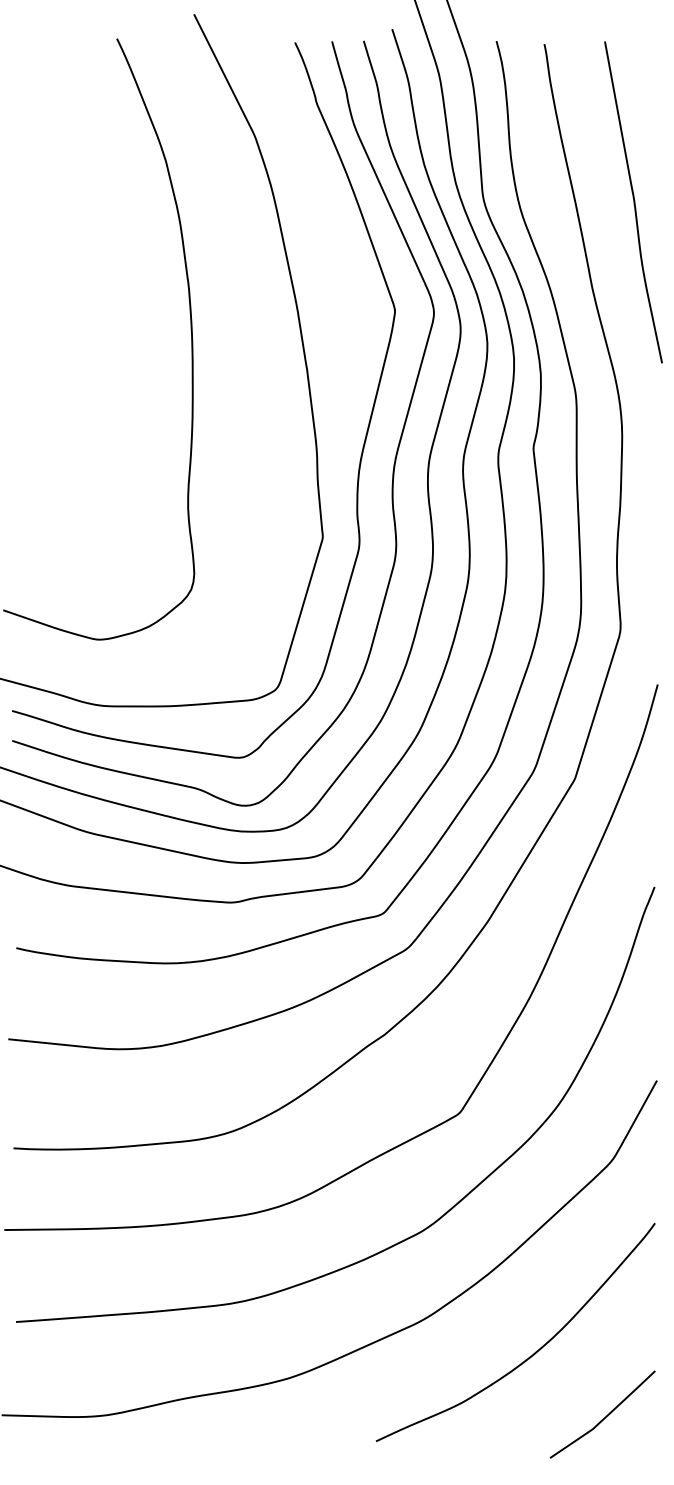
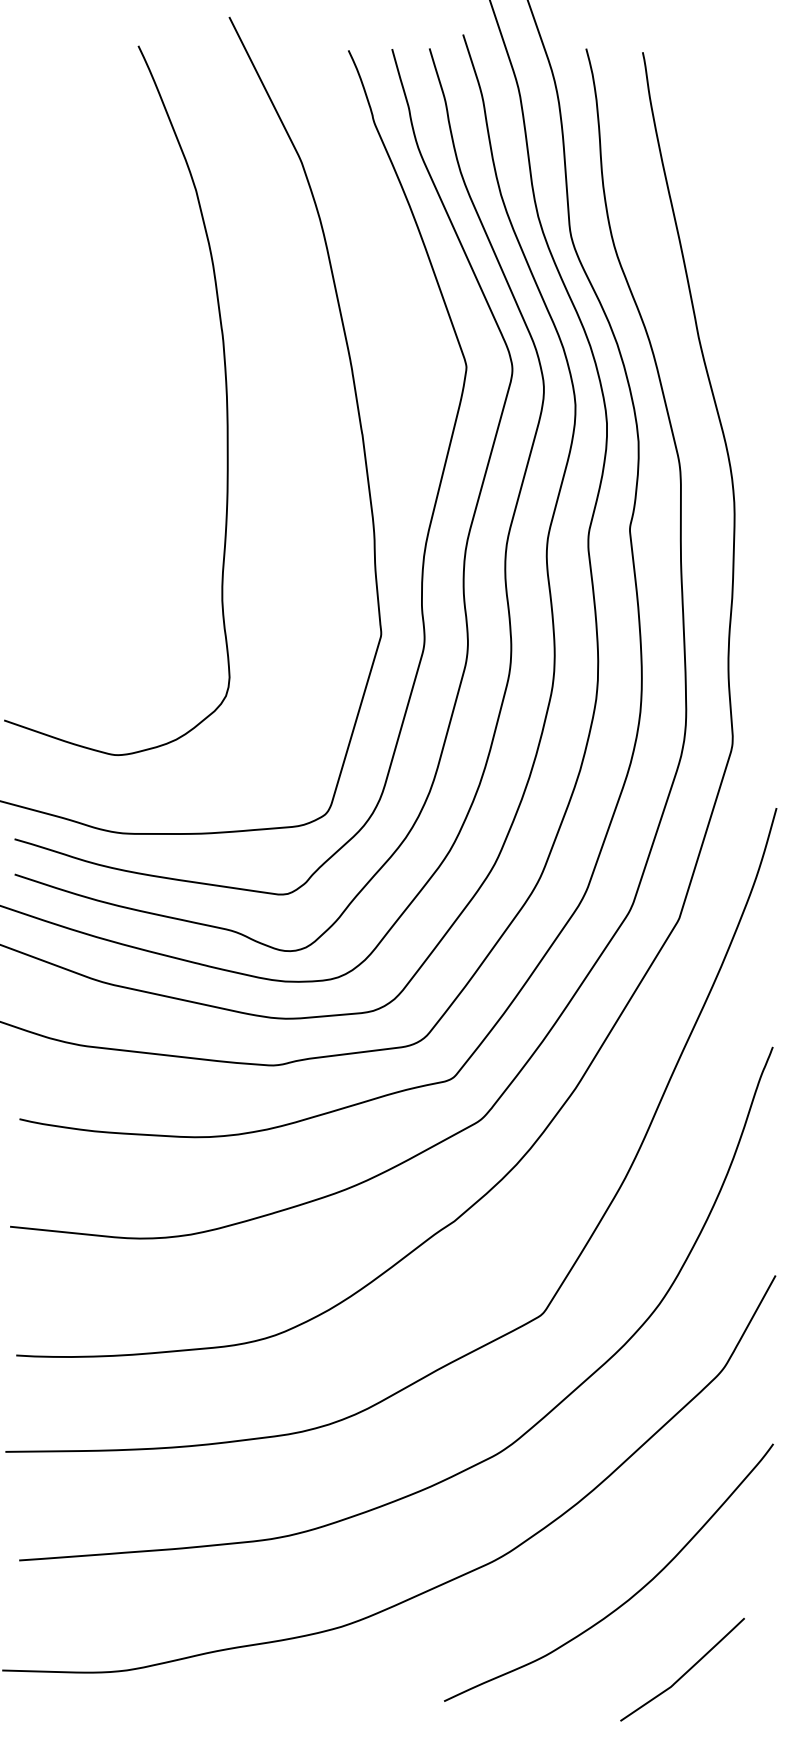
curve: (633, 201) -> (748, 238), removed
curve: (605, 1416) -> (685, 1672), moved

